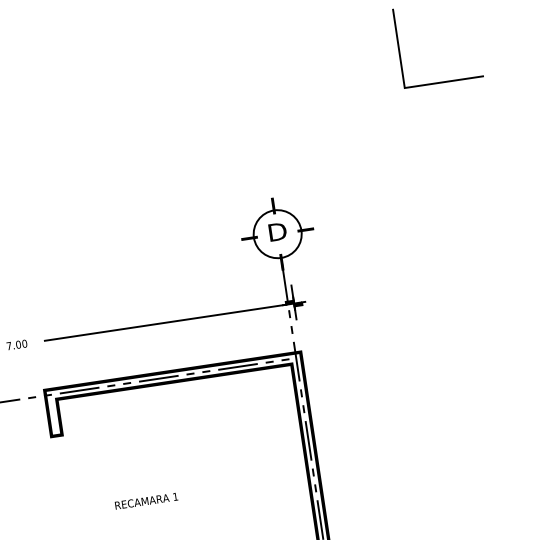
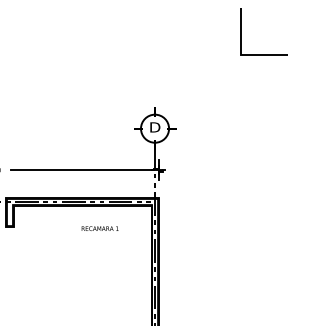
text: (145, 500) -> (99, 228), moved

